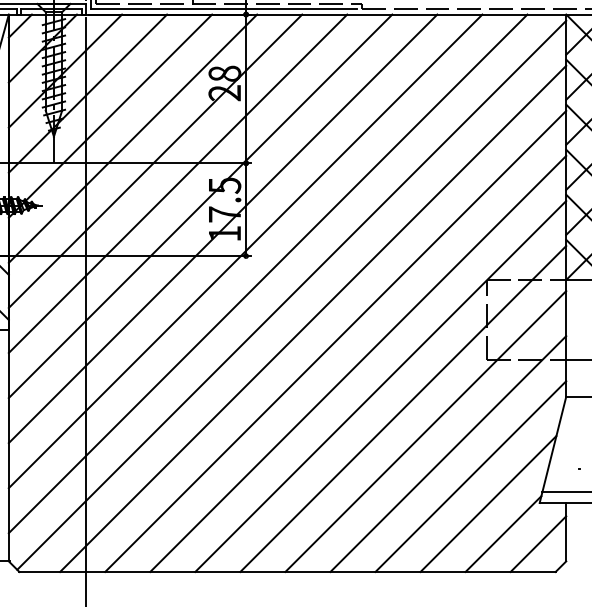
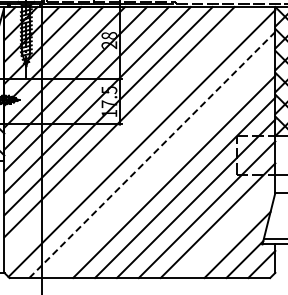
line: (268, 274) -> (130, 133), removed
line: (313, 317) -> (152, 154), solid -> dashed
line: (336, 340) -> (163, 165), removed
line: (469, 476) -> (228, 231), removed

